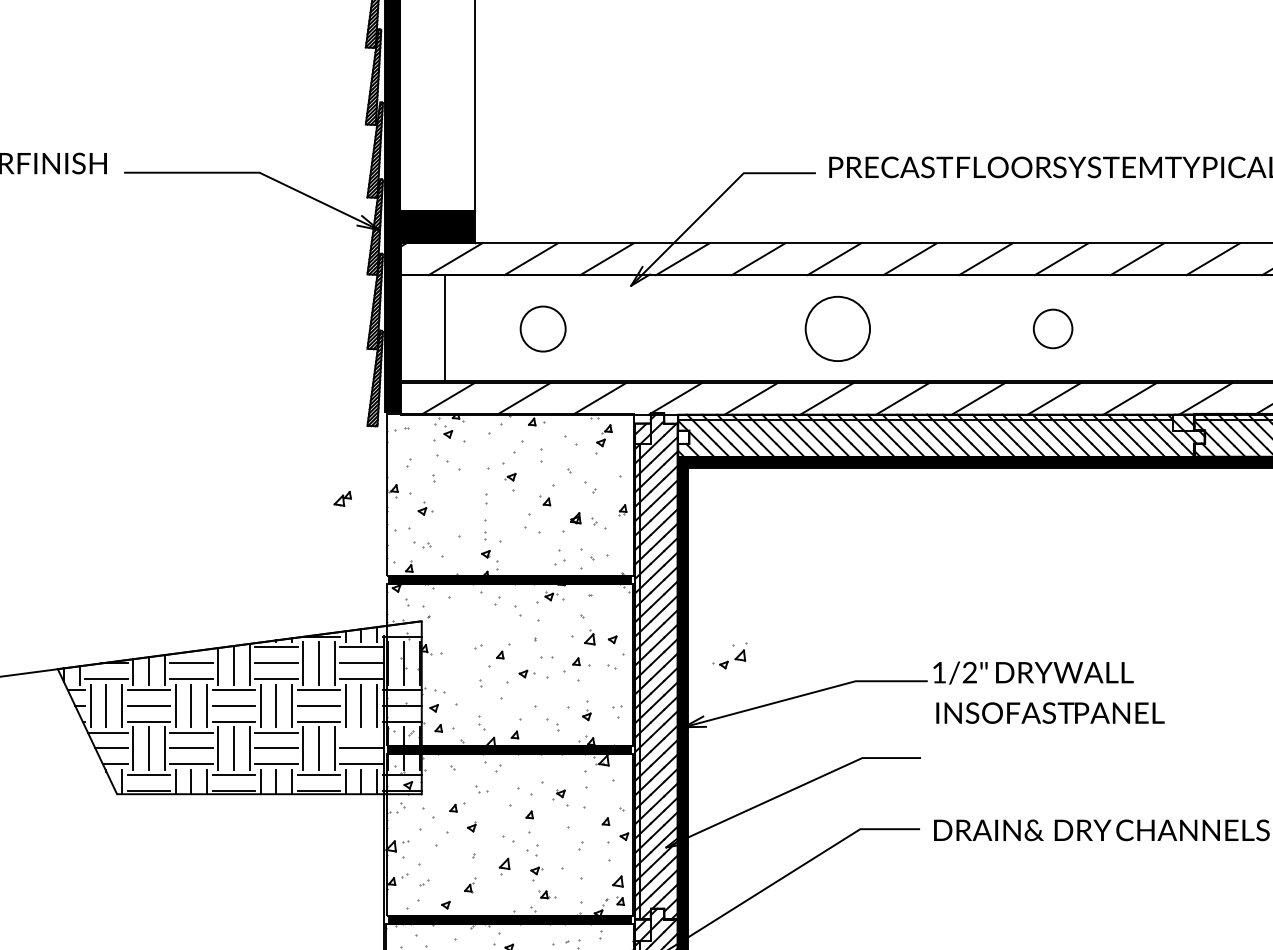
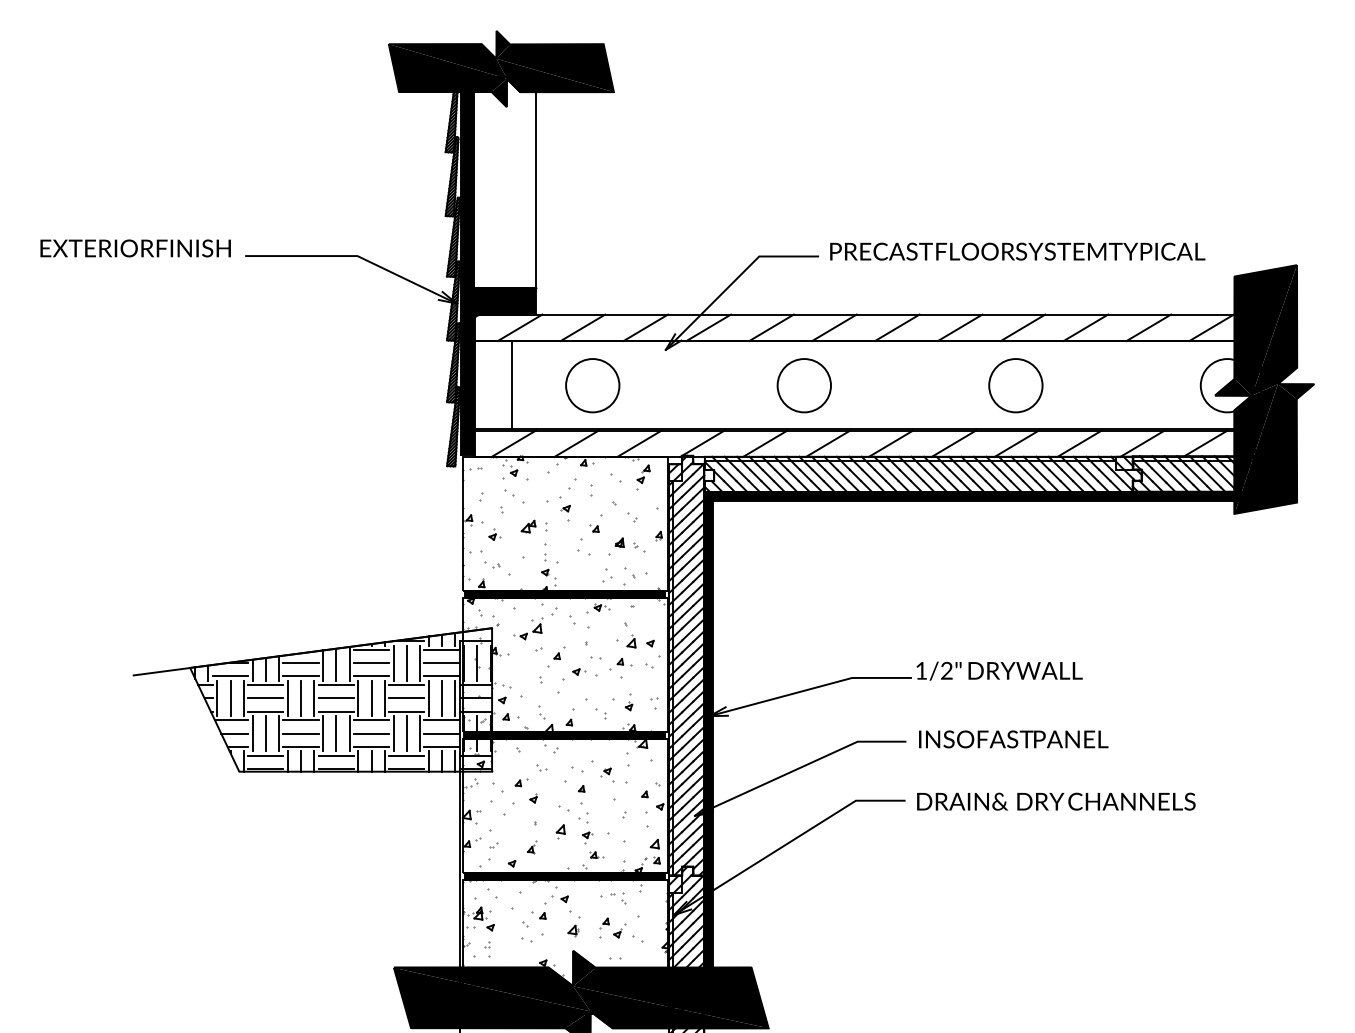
circle: (542, 328) -> (592, 385), size x1.43
circle: (836, 328) -> (803, 385), moved
circle: (1052, 328) -> (1015, 385), size x1.67
part: (342, 498) -> (528, 526), moved
part: (729, 655) -> (528, 628), moved
text: (1050, 713) -> (1013, 739), moved
line: (360, 732) -> (441, 720), added

